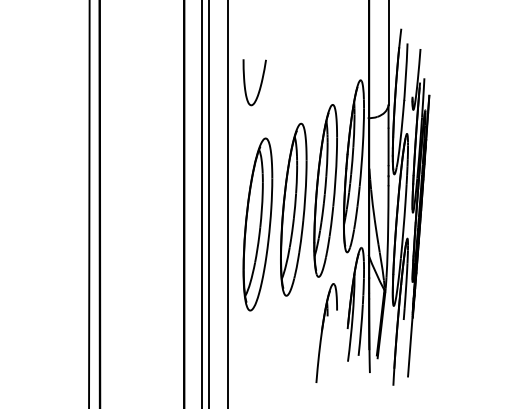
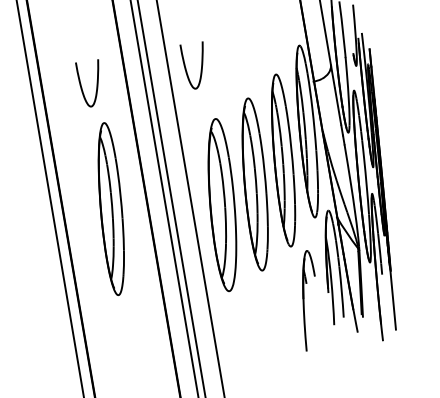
curve: (154, 82) -> (96, 82), added
part: (147, 209) -> (111, 208), added

